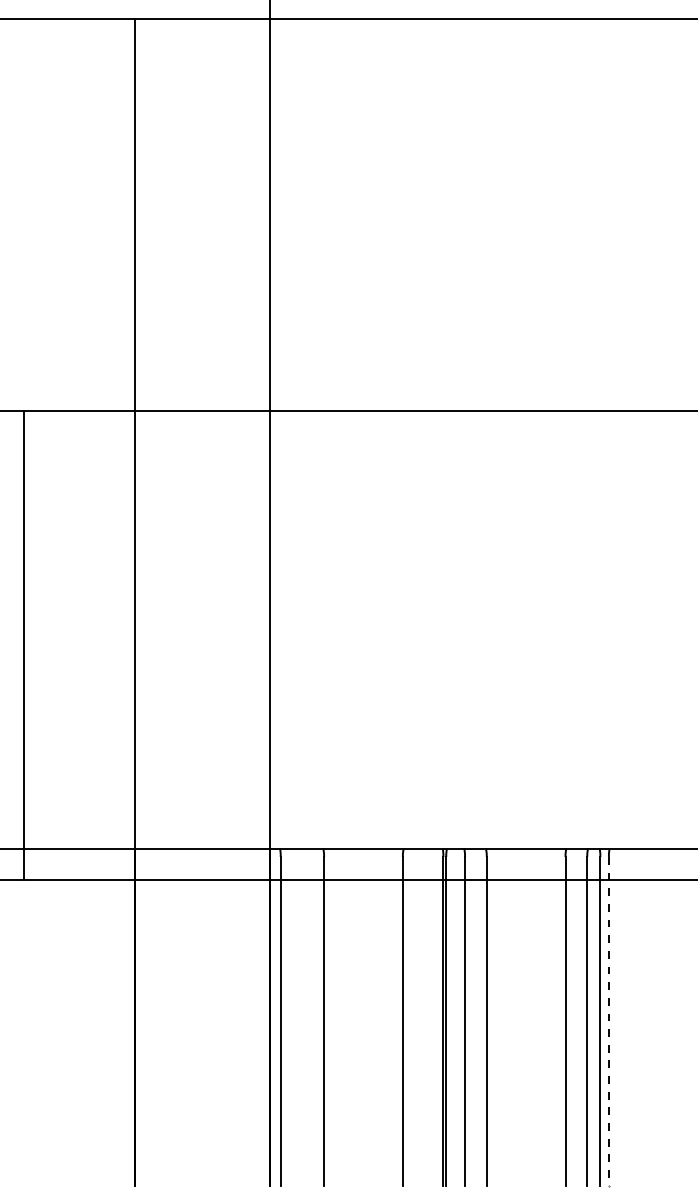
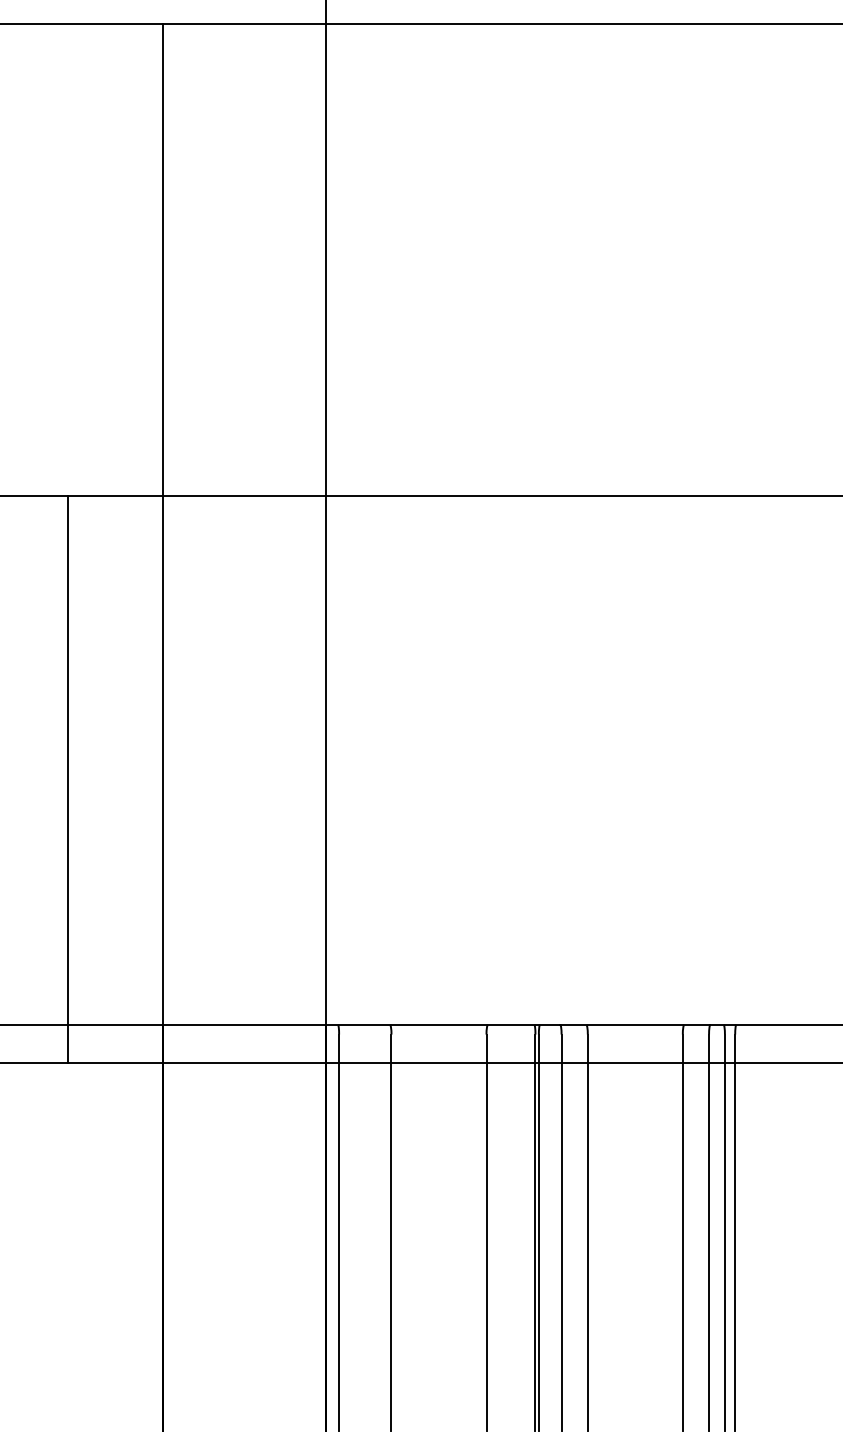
line: (23, 645) -> (68, 779), moved
line: (608, 1021) -> (734, 1233), dashed -> solid

